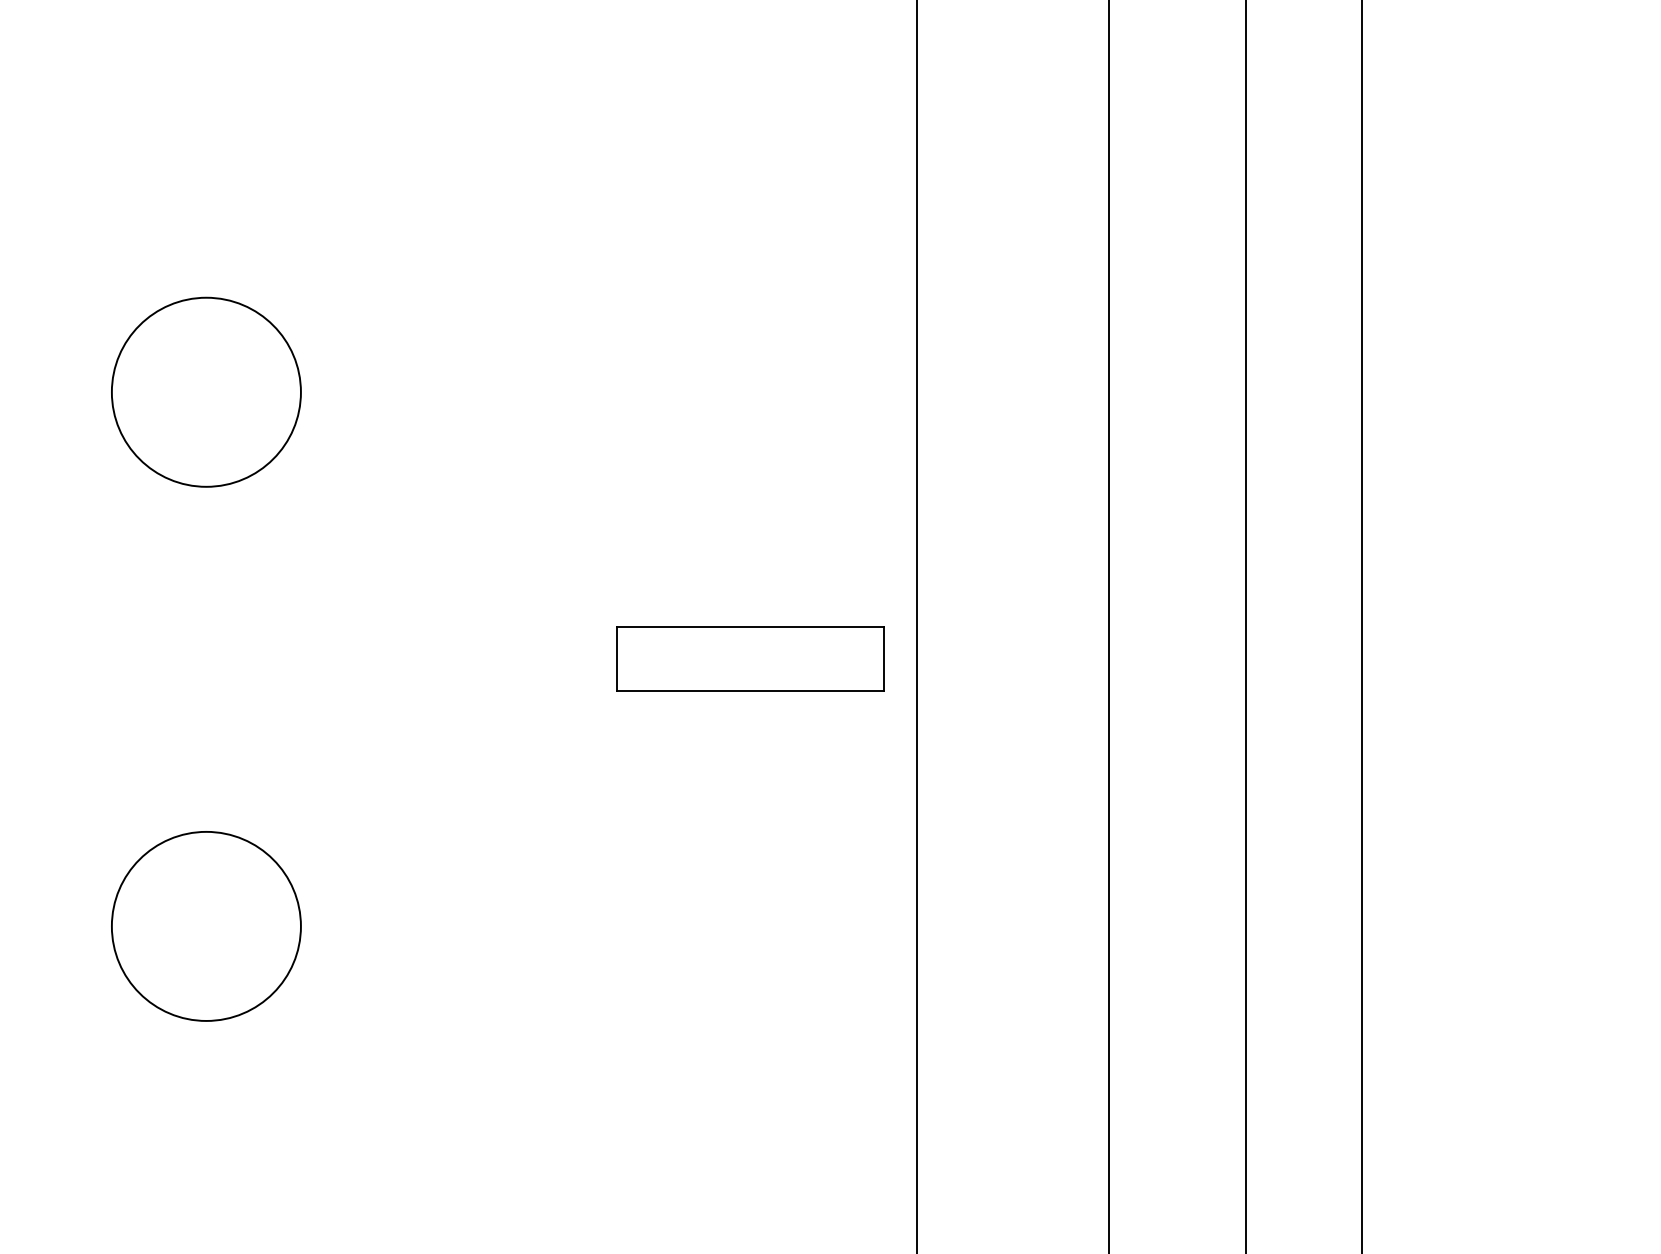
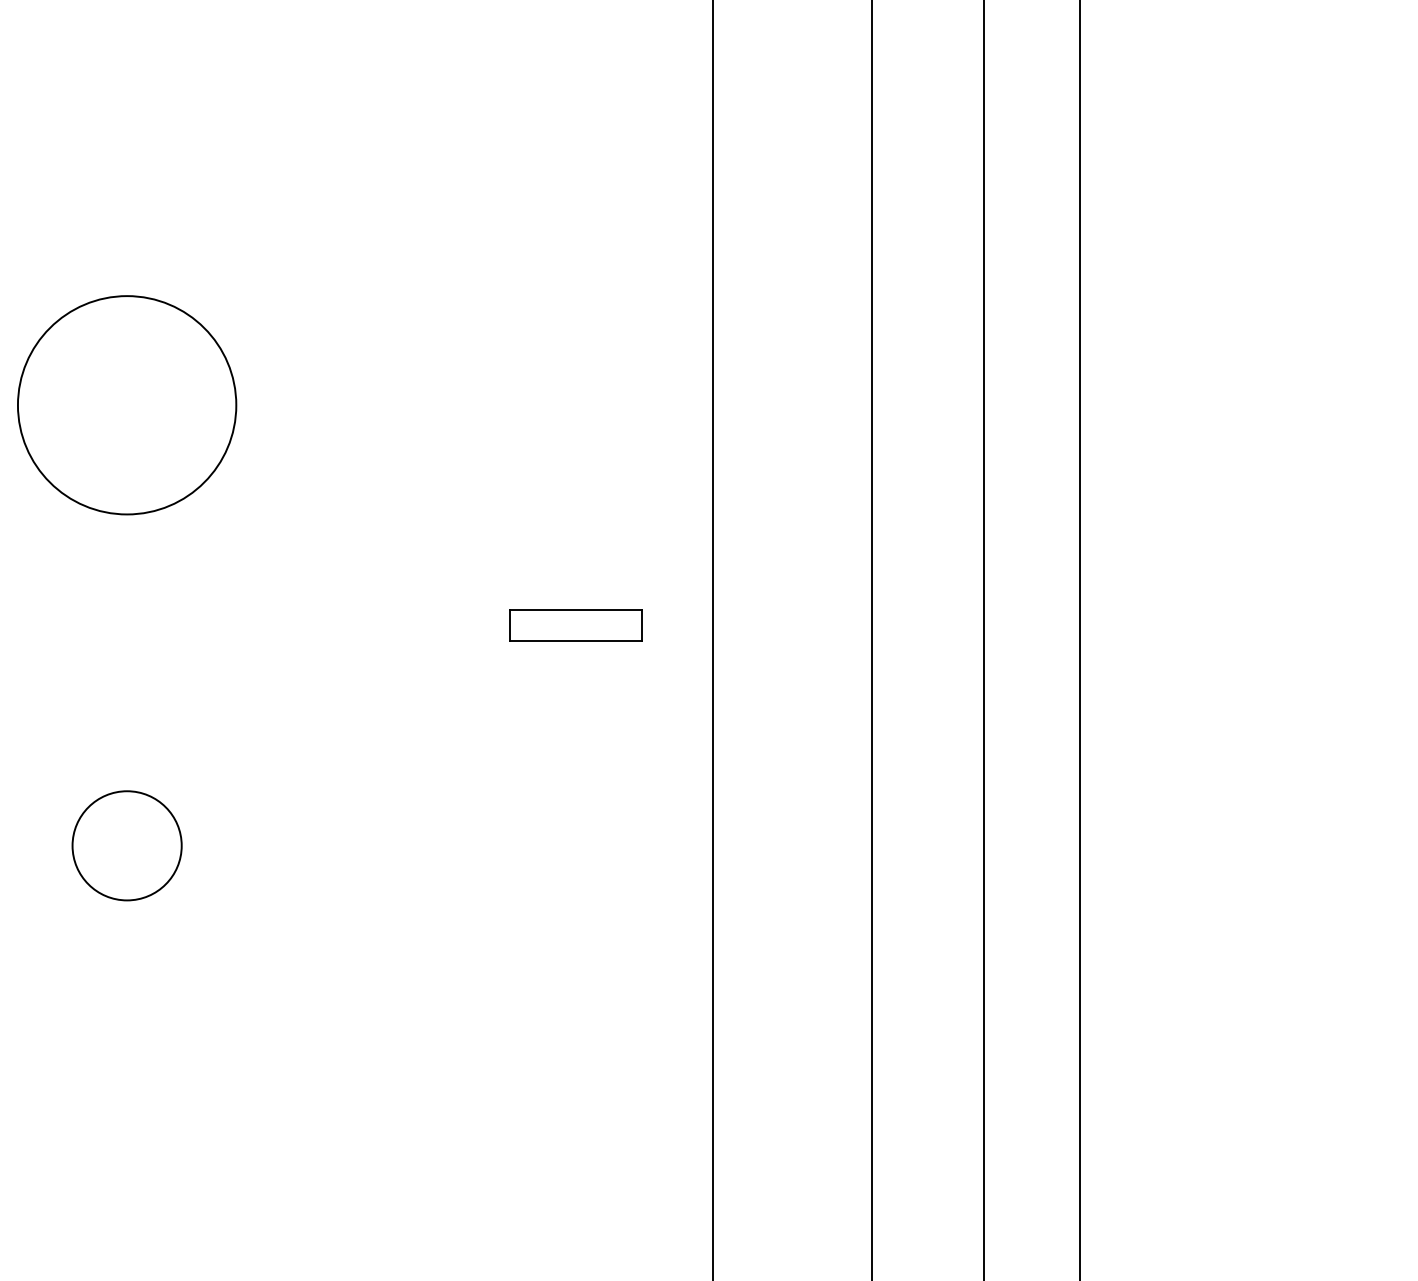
circle: (206, 392) -> (127, 405), size x1.4
part: (750, 659) -> (575, 625), size x0.6
circle: (206, 926) -> (127, 845), size x0.7

